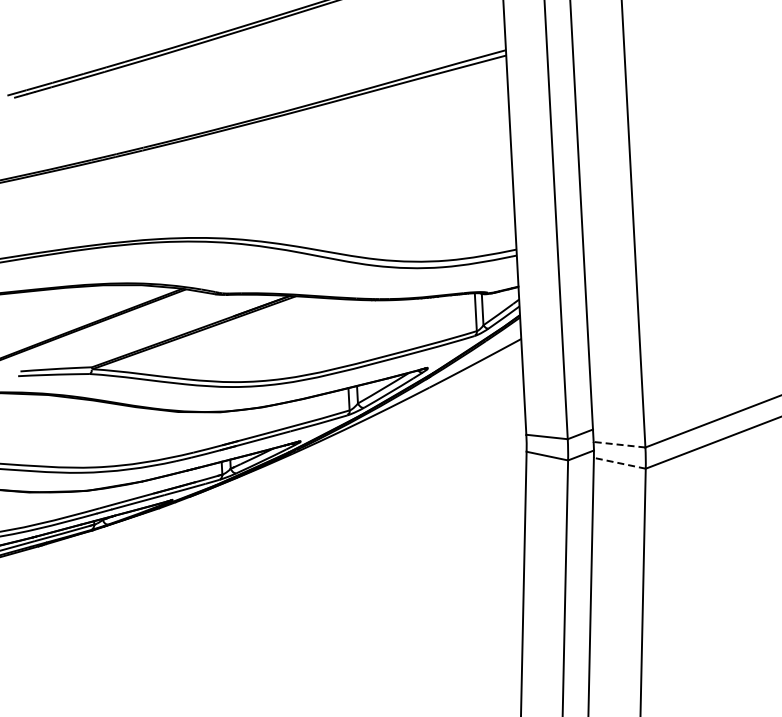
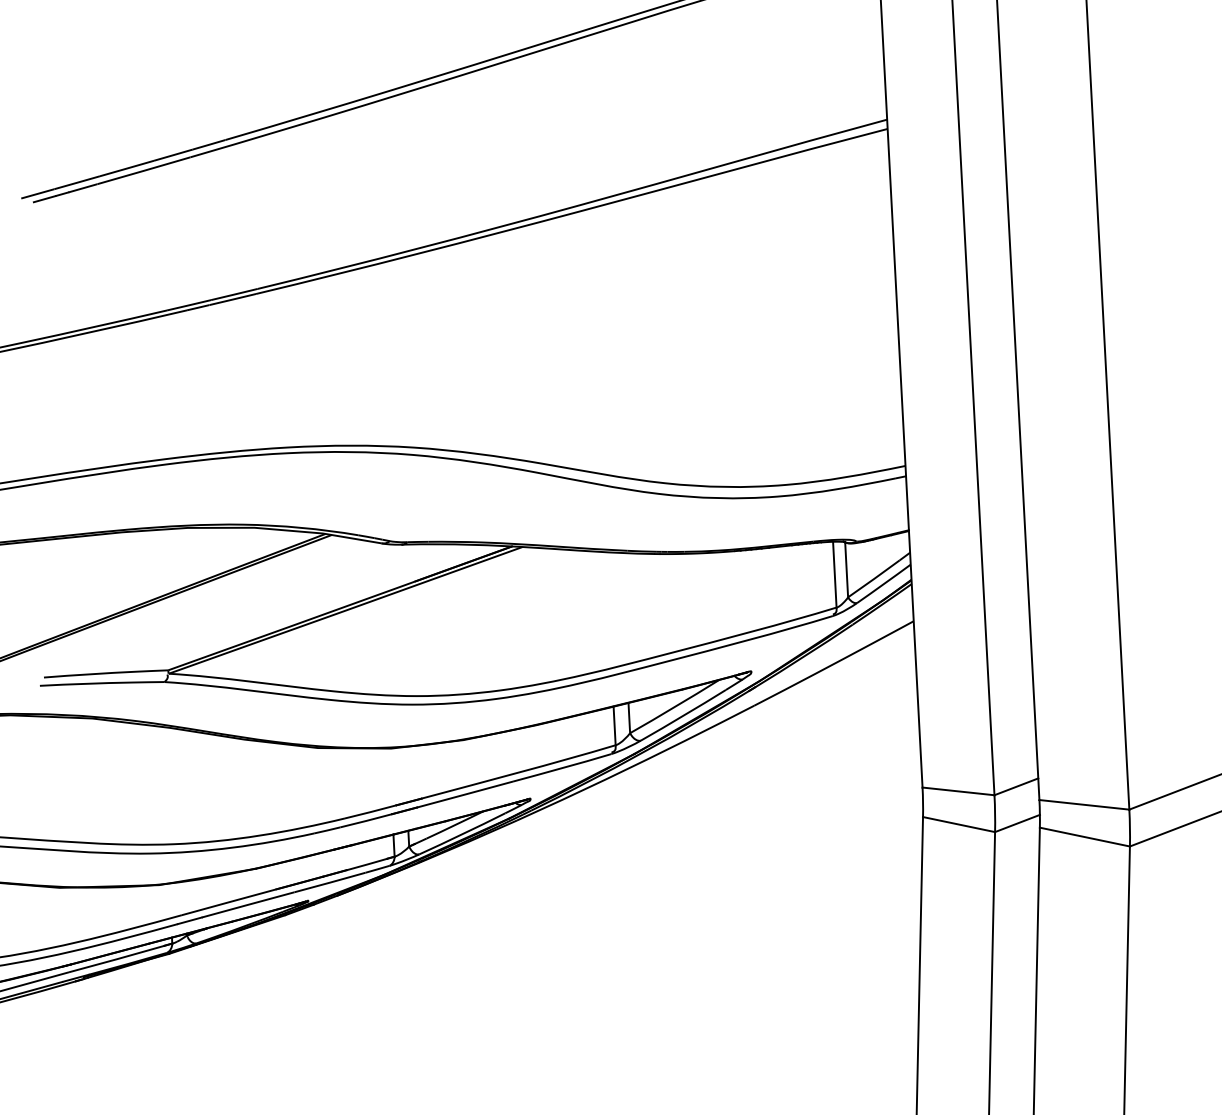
line: (619, 444) -> (1084, 804), dashed -> solid
line: (619, 463) -> (1084, 837), dashed -> solid

